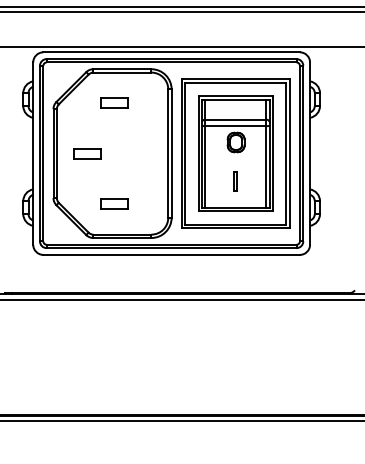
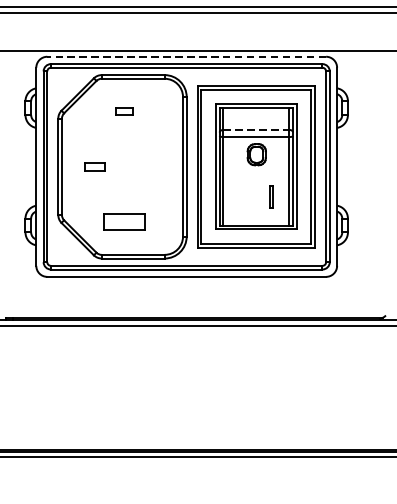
line: (171, 52) -> (186, 56), solid -> dashed
part: (114, 102) -> (124, 111), size x0.6
line: (236, 119) -> (257, 129), solid -> dashed
part: (87, 153) -> (95, 166), size x0.7
line: (234, 181) -> (270, 197), moved
part: (114, 203) -> (124, 221), size x1.4

